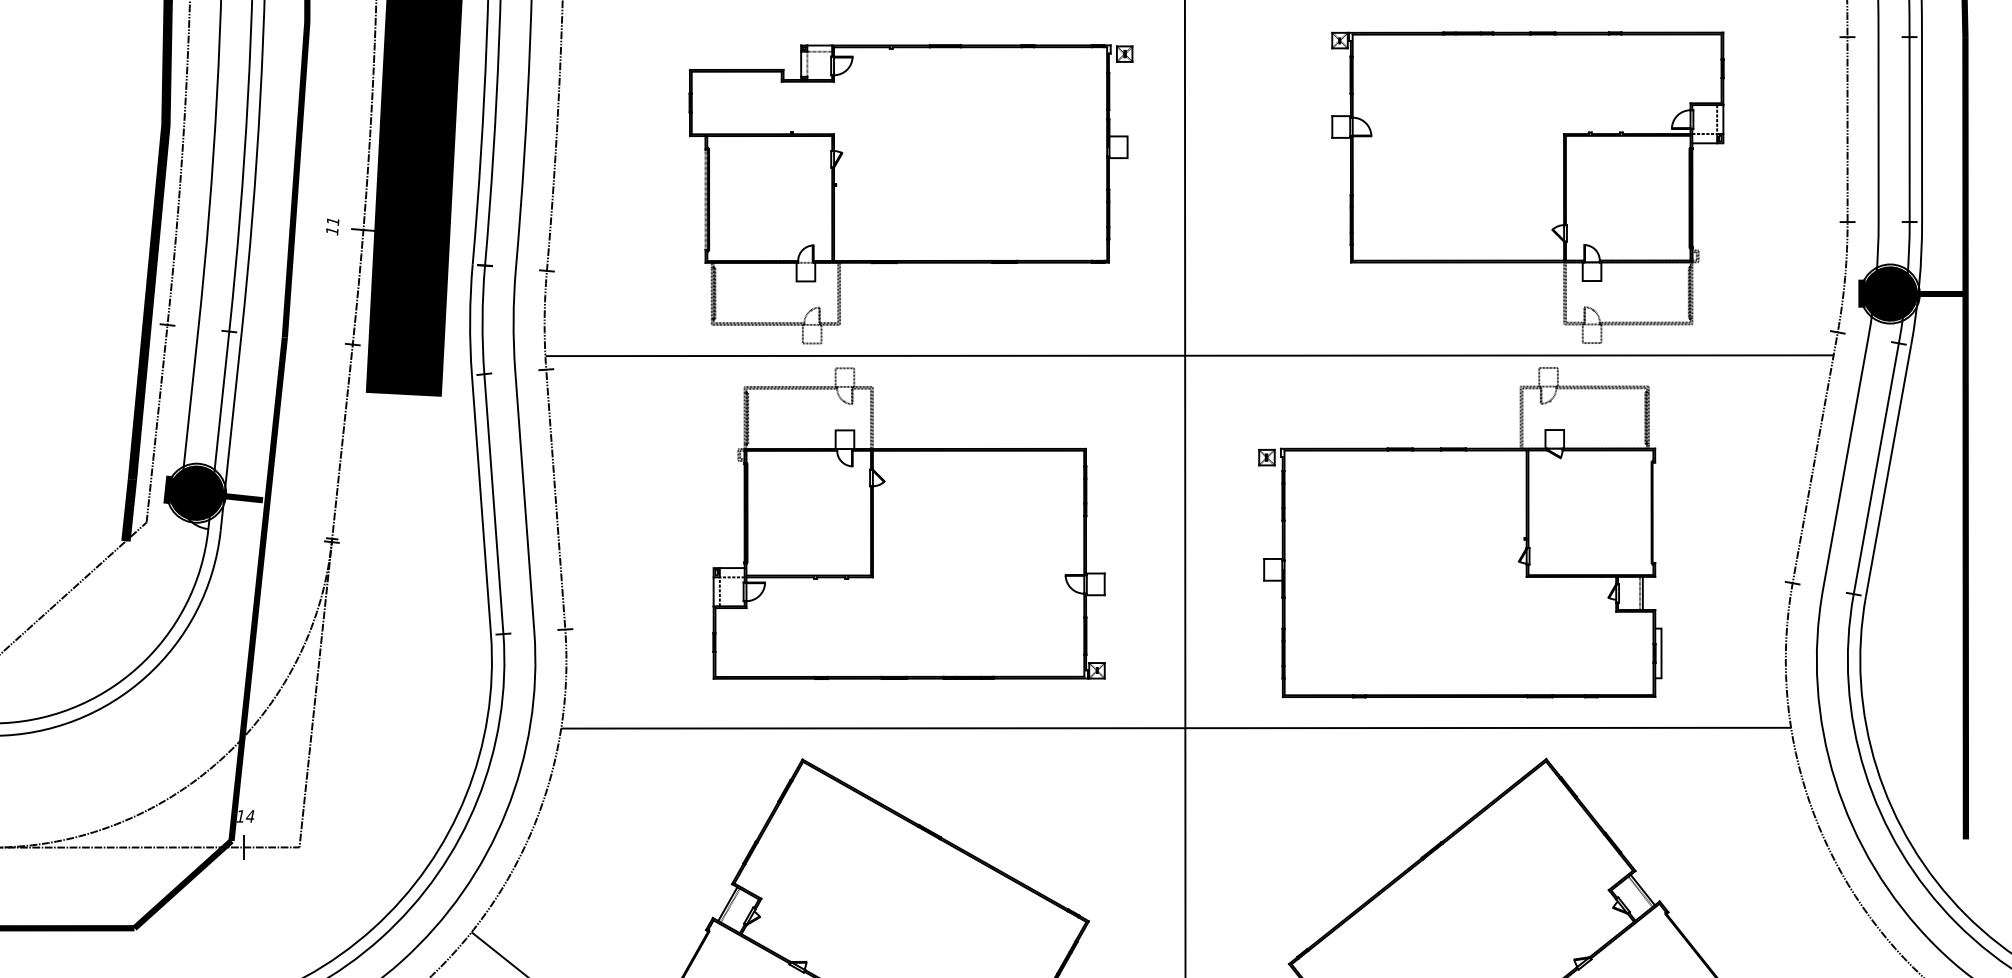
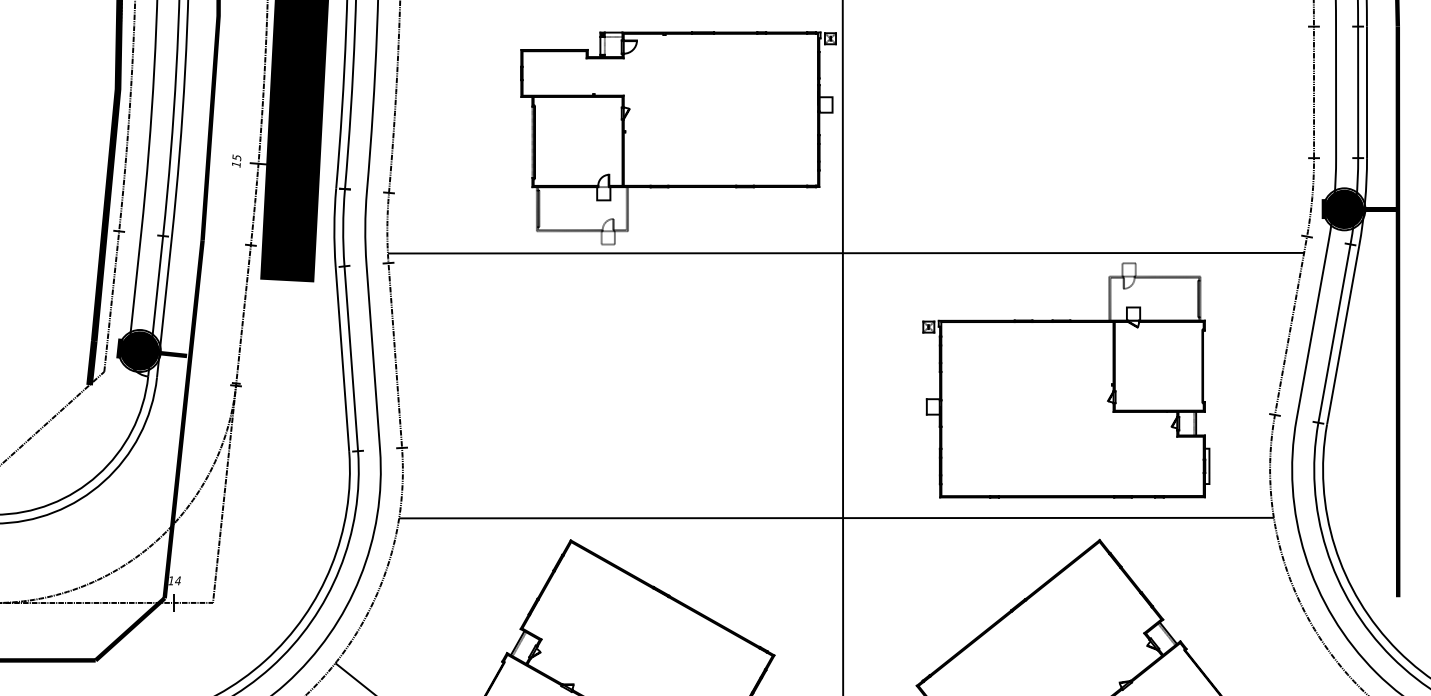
part: (1527, 187) -> (1086, 133), removed
part: (910, 194) -> (678, 138), moved
text: (332, 221) -> (236, 157), 11 -> 15
part: (908, 523) -> (646, 372), removed
part: (1460, 532) -> (1066, 380), moved

